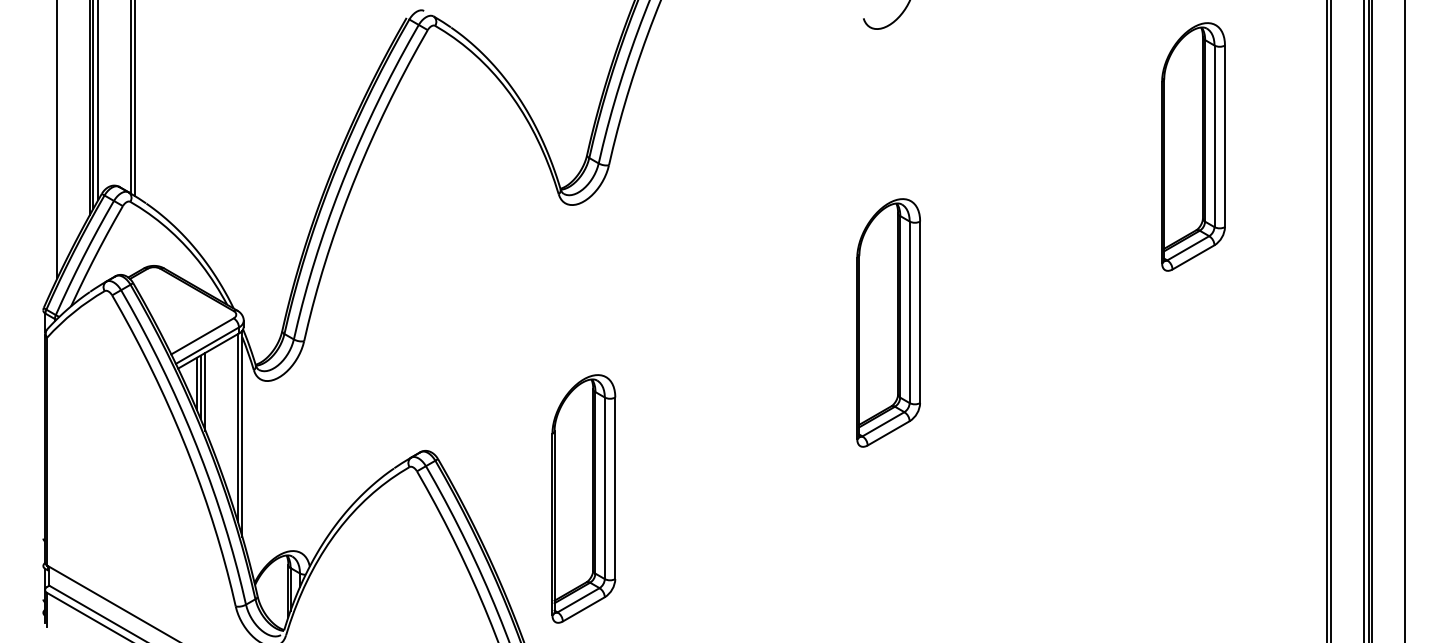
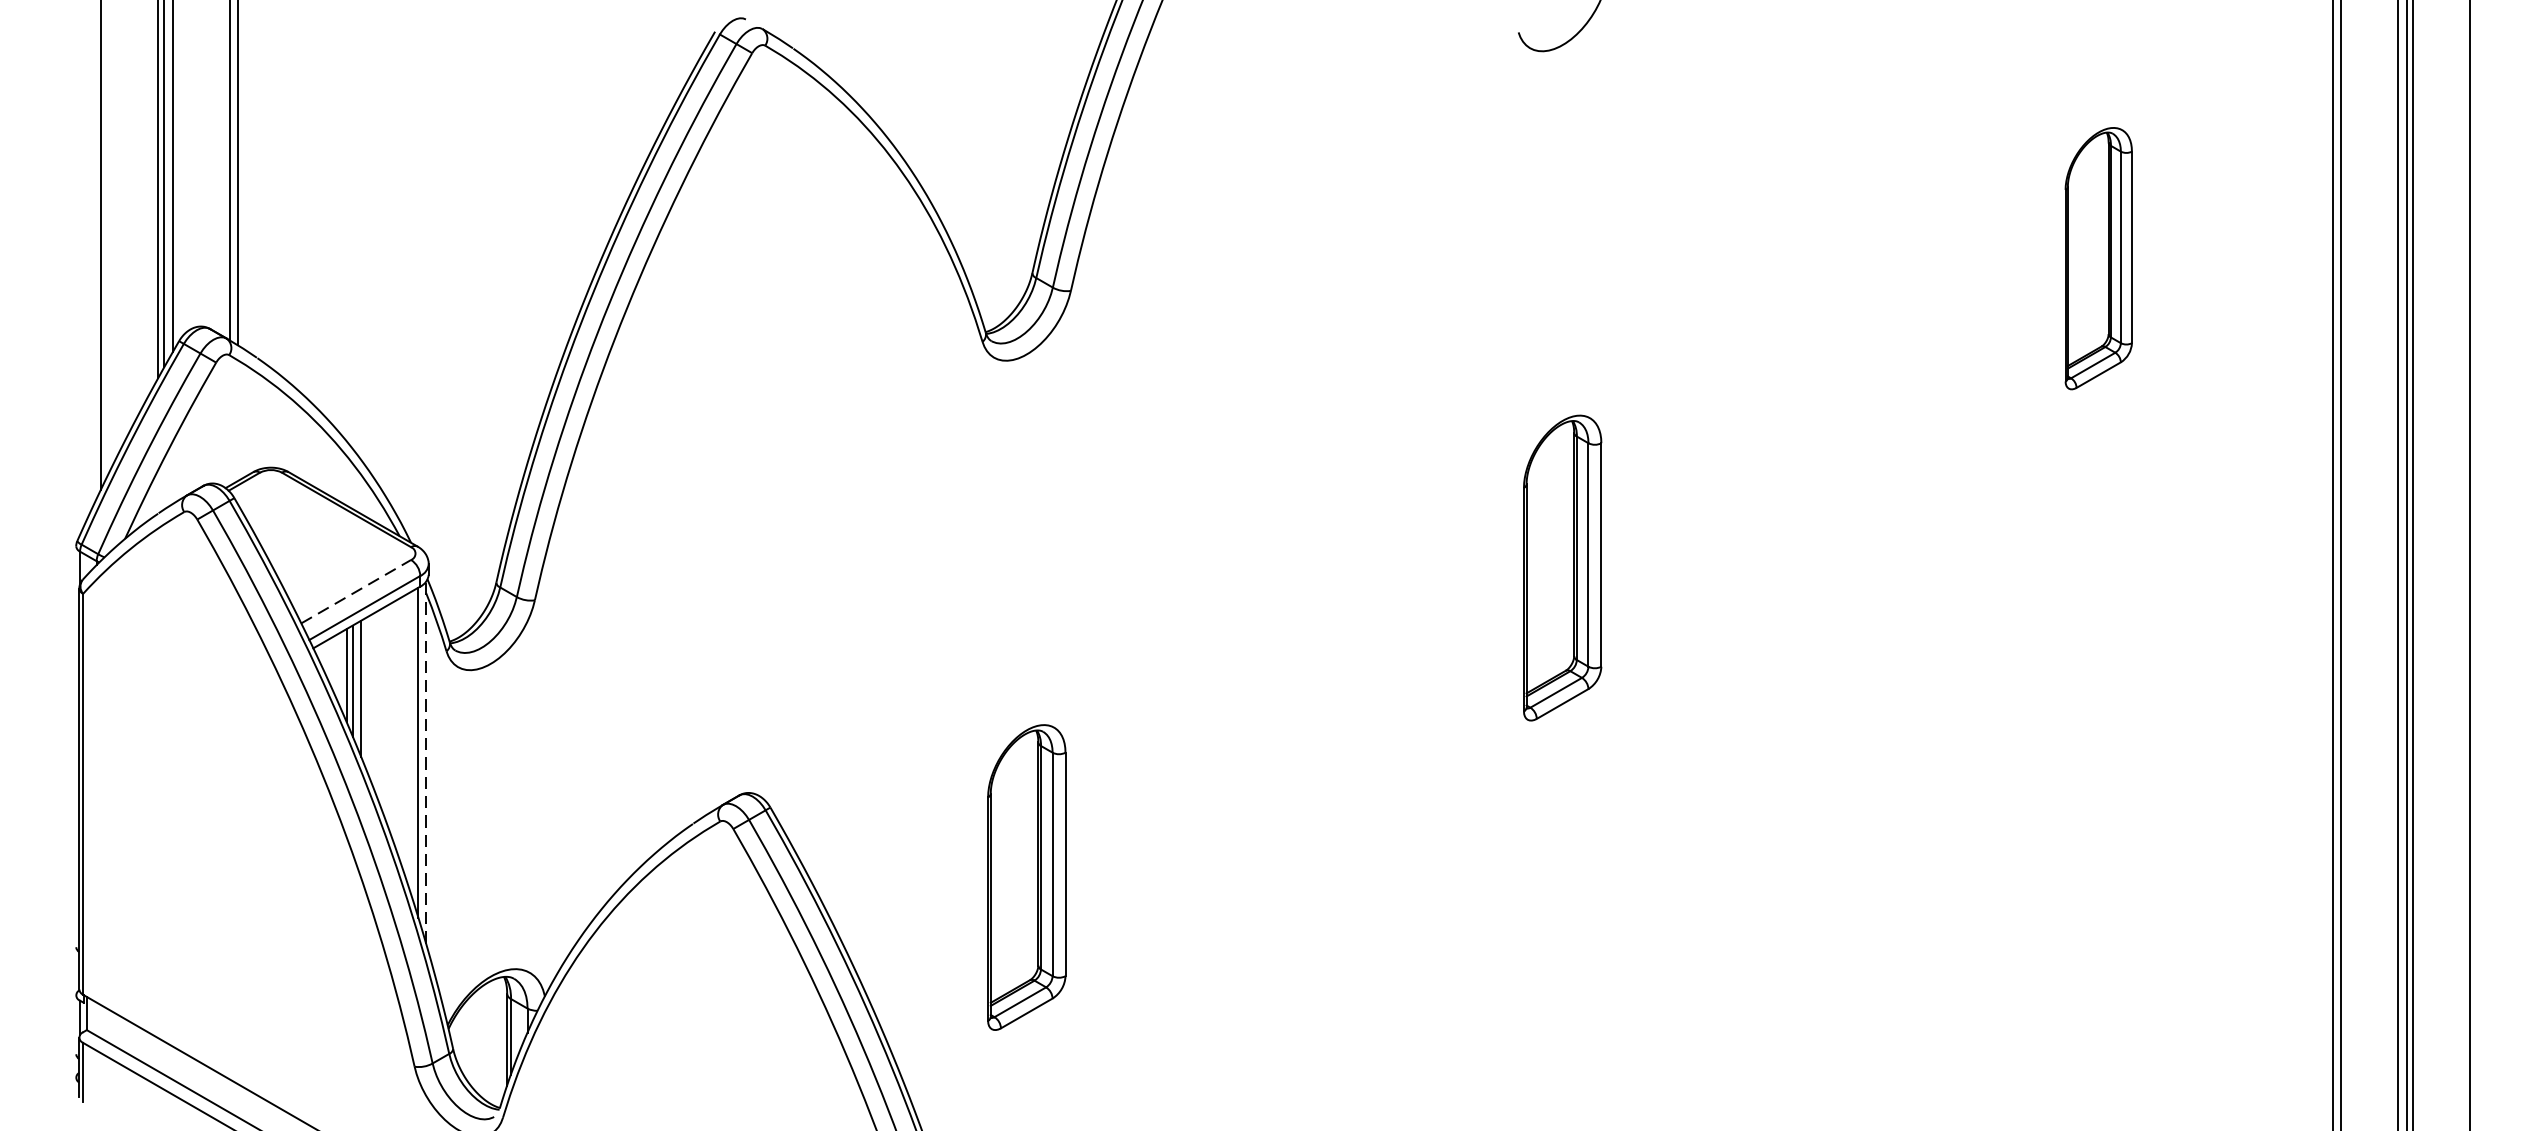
part: (1193, 146) -> (2098, 257), size x0.6
part: (888, 322) -> (1562, 567), size x0.7
line: (202, 336) -> (356, 591), solid -> dashed
line: (242, 433) -> (426, 762), solid -> dashed
part: (583, 498) -> (1026, 876), size x0.7

